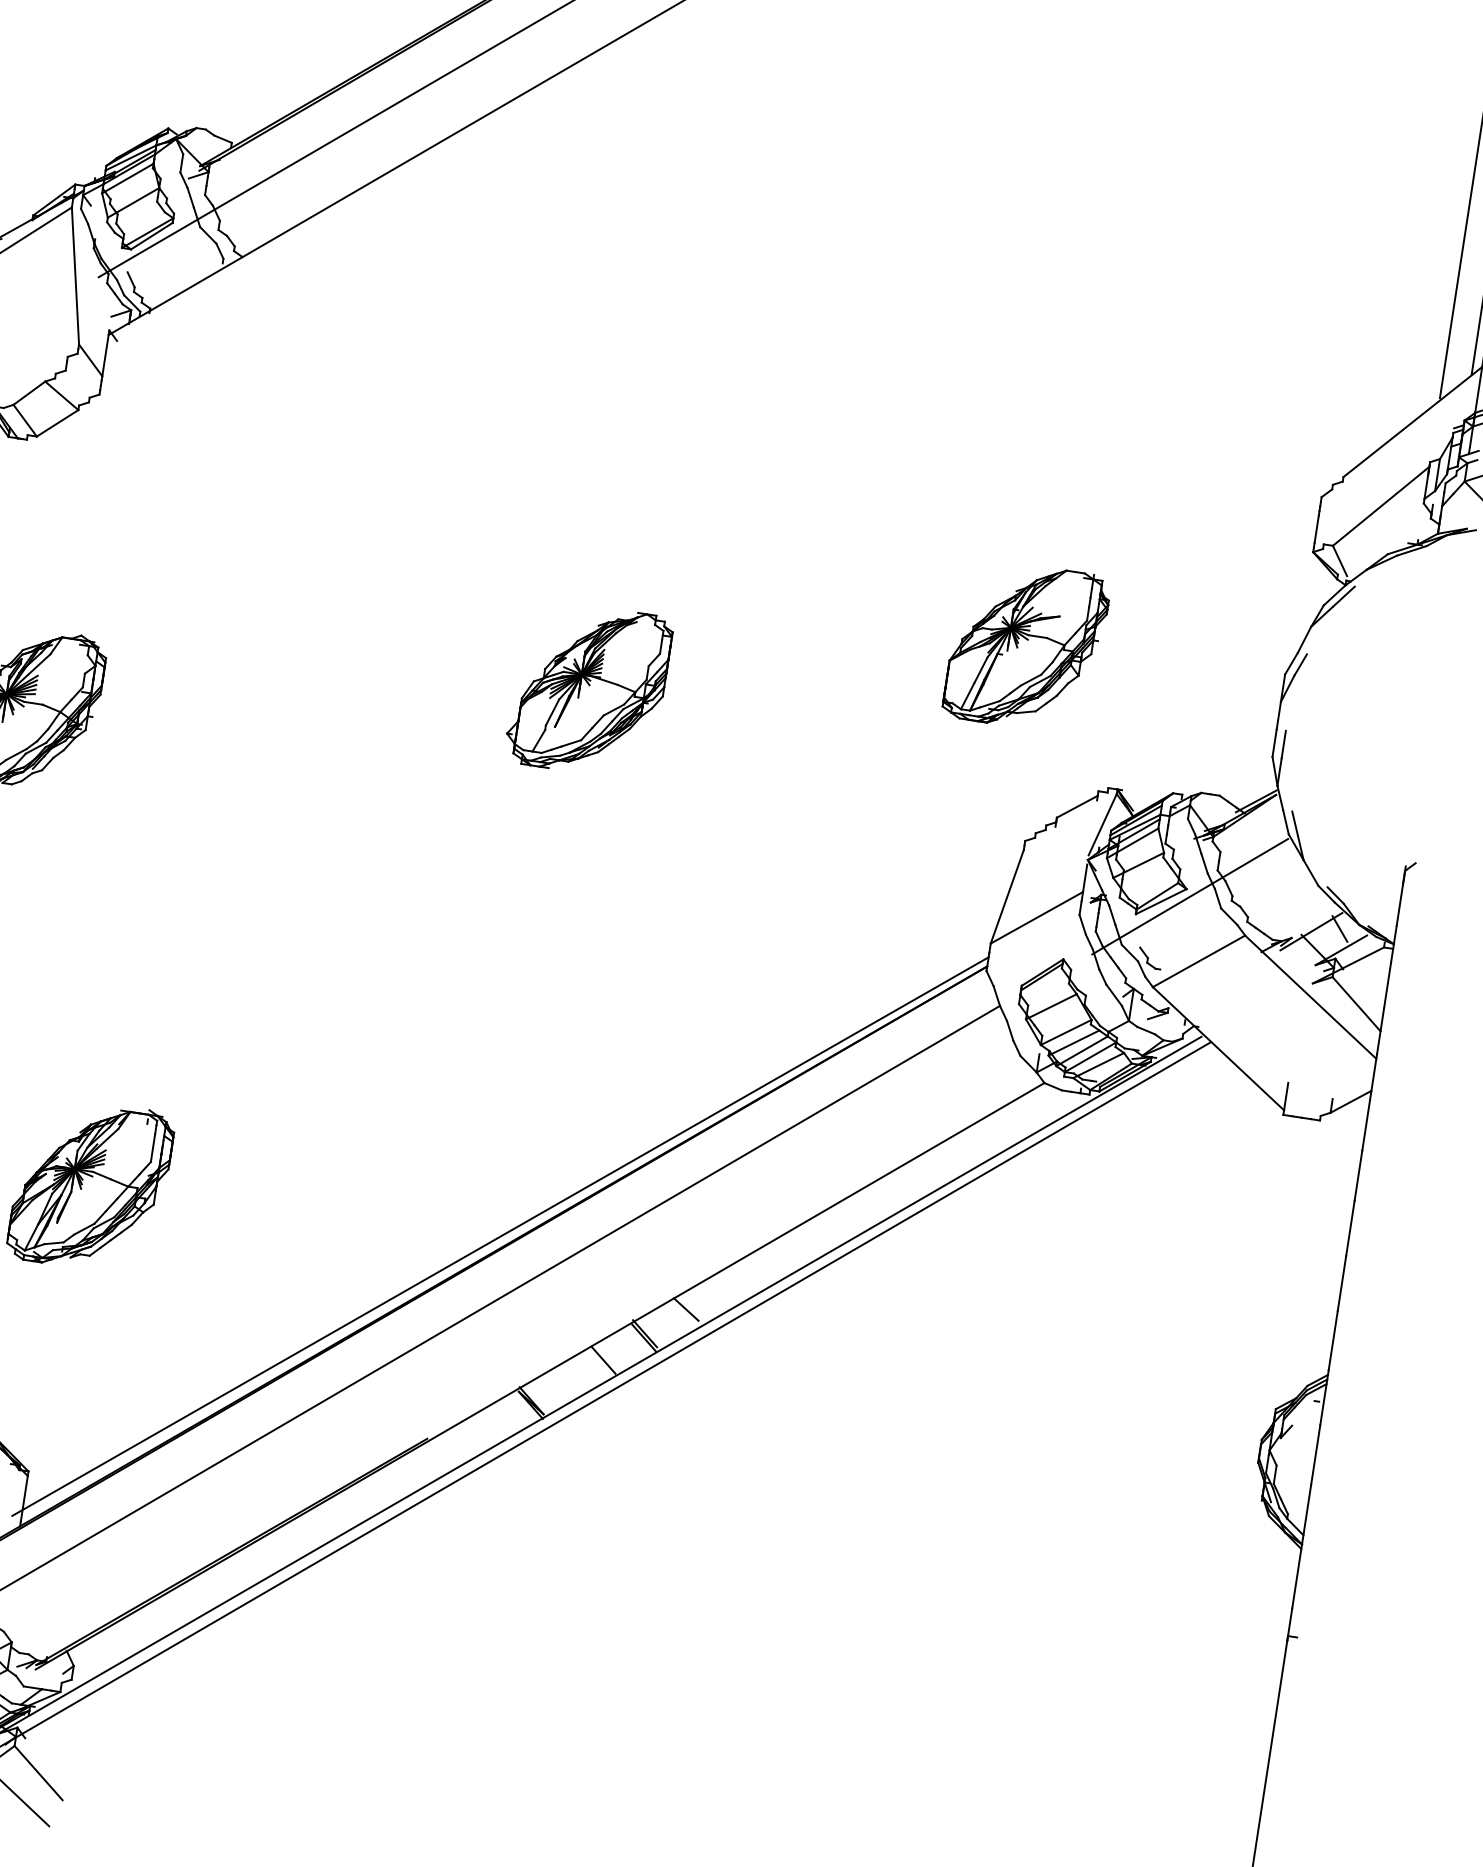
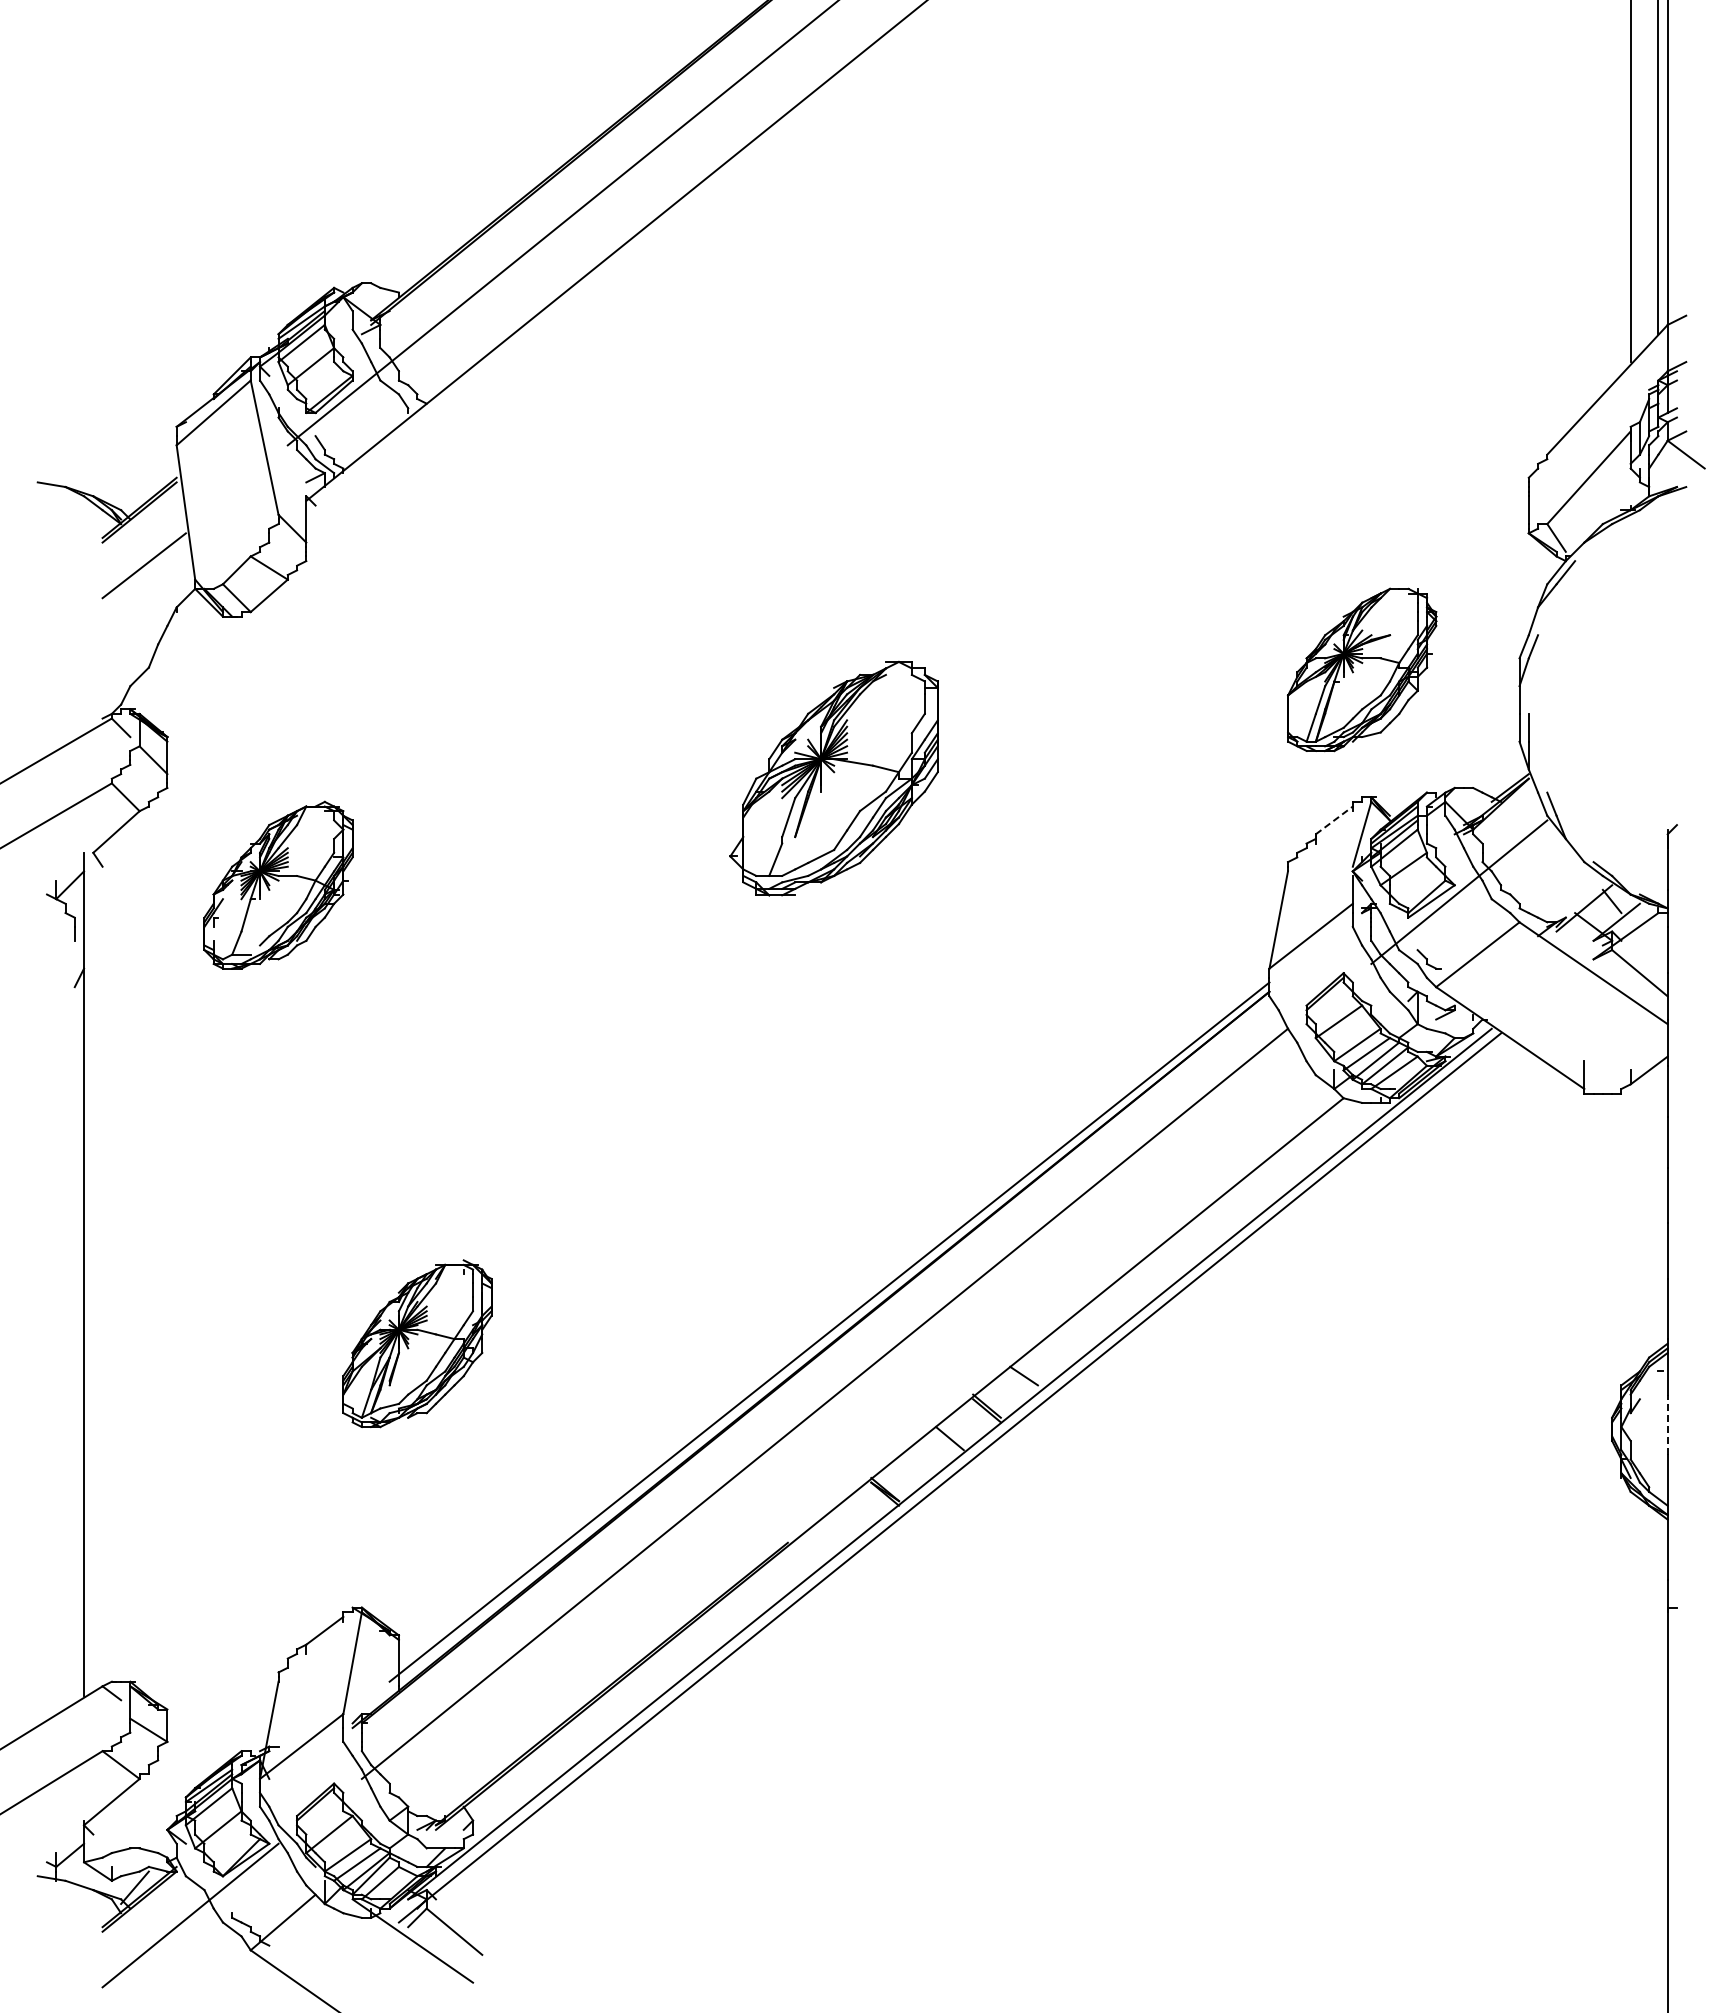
part: (1027, 646) -> (1362, 669), moved
part: (589, 689) -> (834, 778), size x1.4
line: (1077, 806) -> (1334, 820), solid -> dashed
line: (1315, 1454) -> (1667, 1424), solid -> dashed

